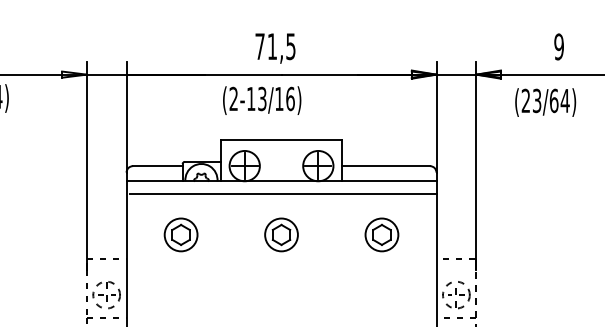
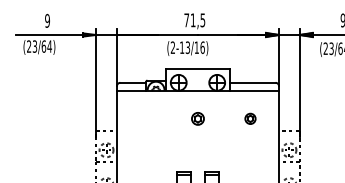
line: (282, 194) -> (198, 97), removed
part: (181, 234) -> (145, 118), removed
part: (280, 234) -> (197, 118), size x0.7
part: (381, 234) -> (250, 118), size x0.6

